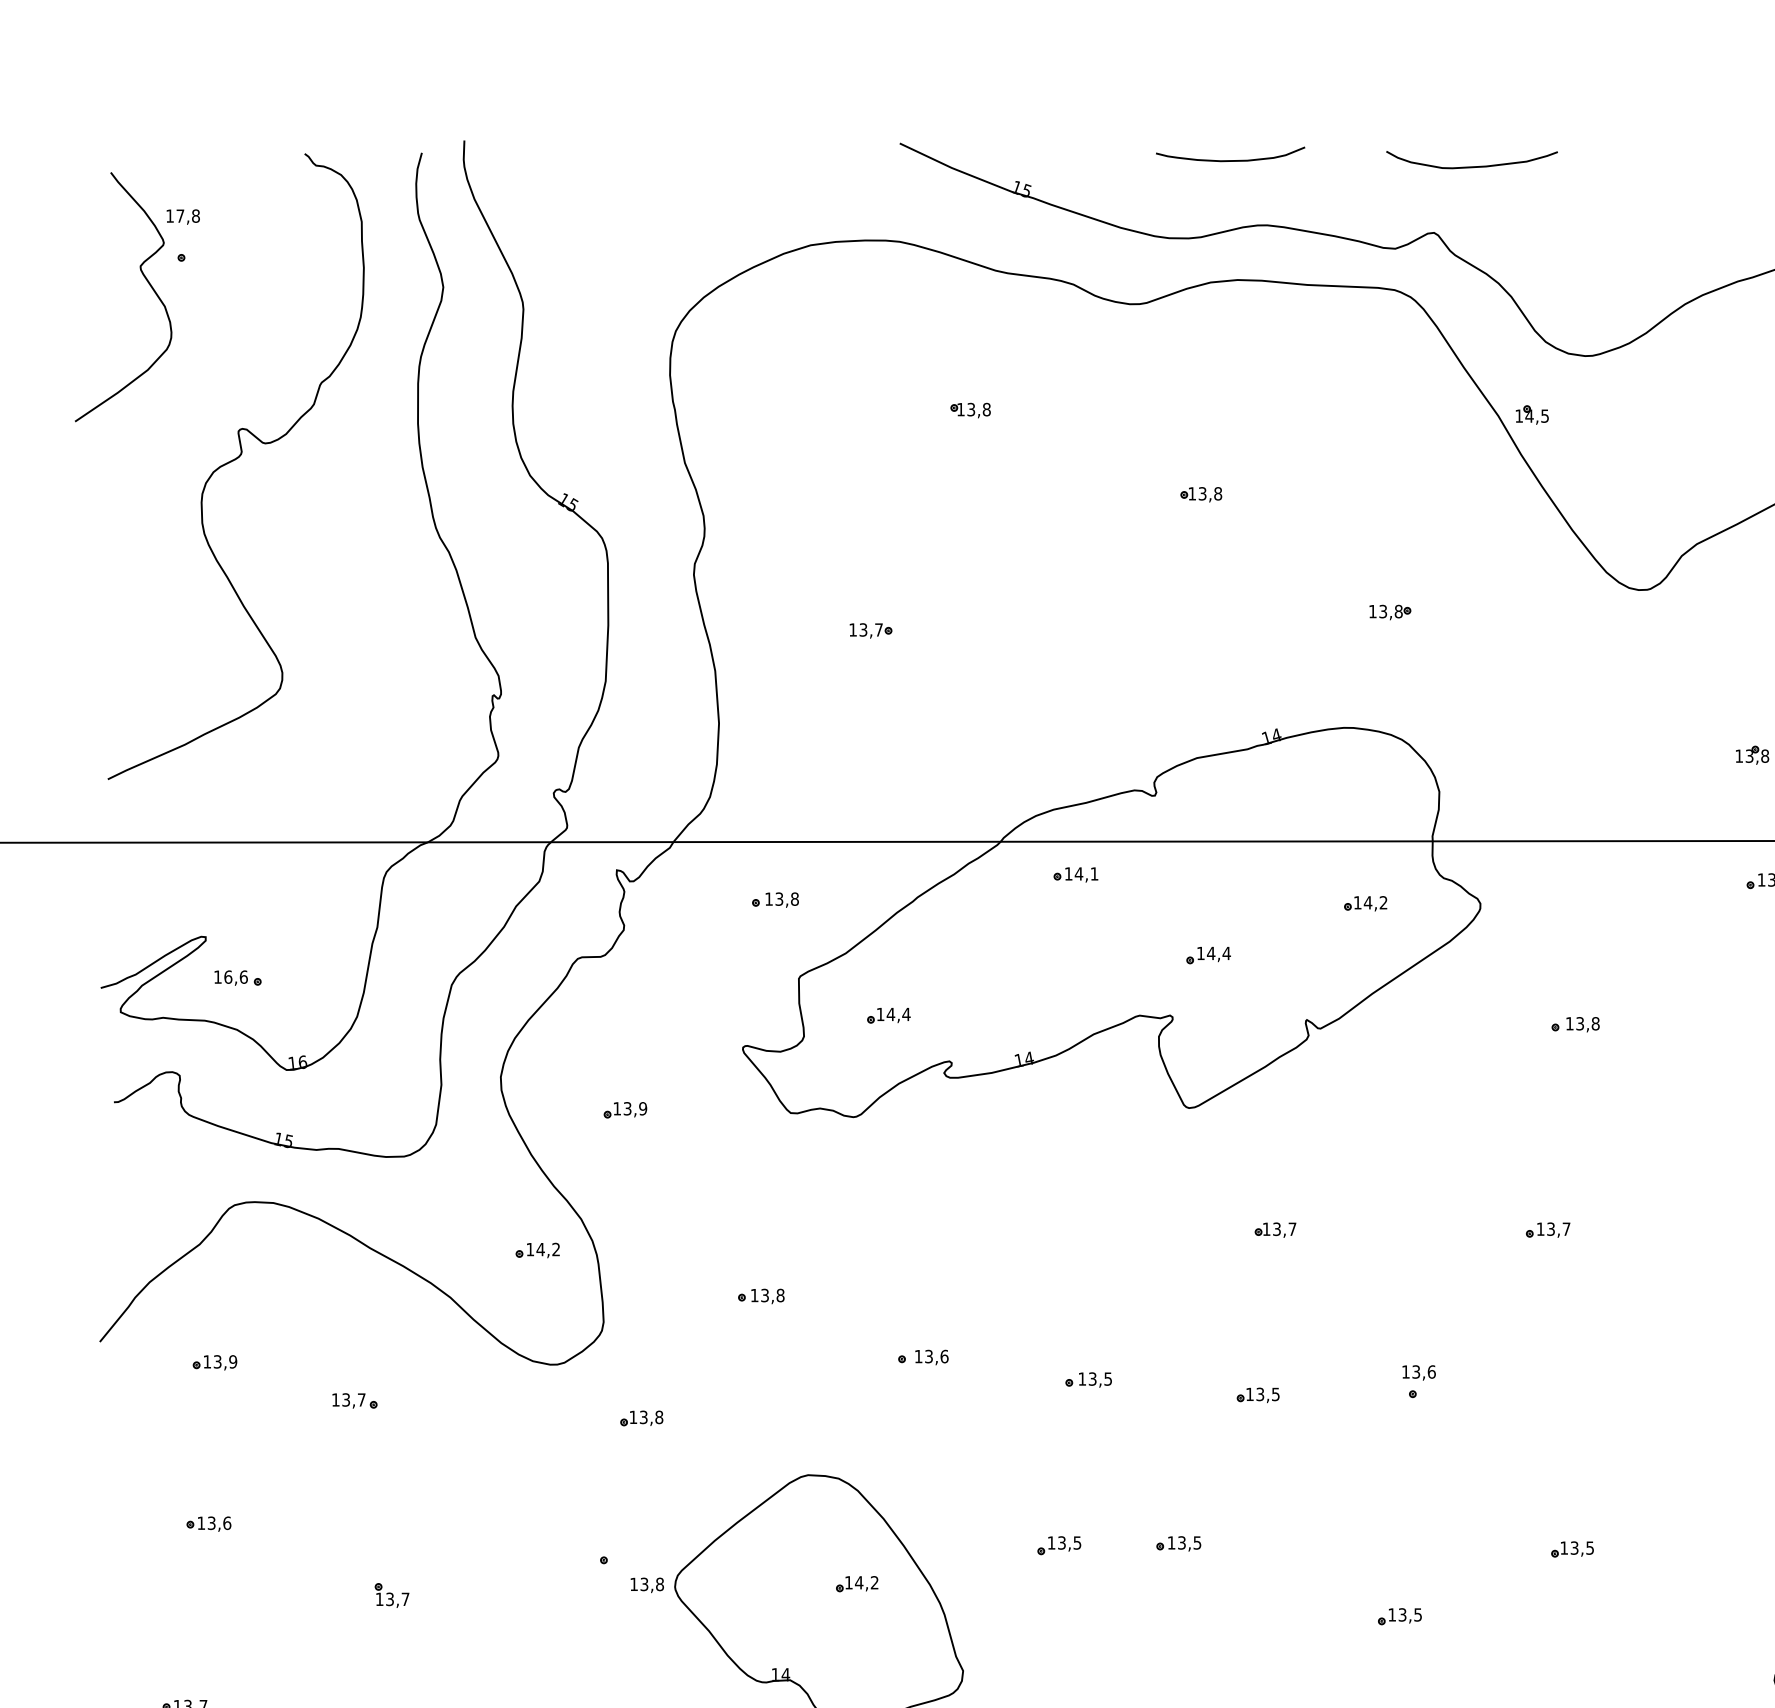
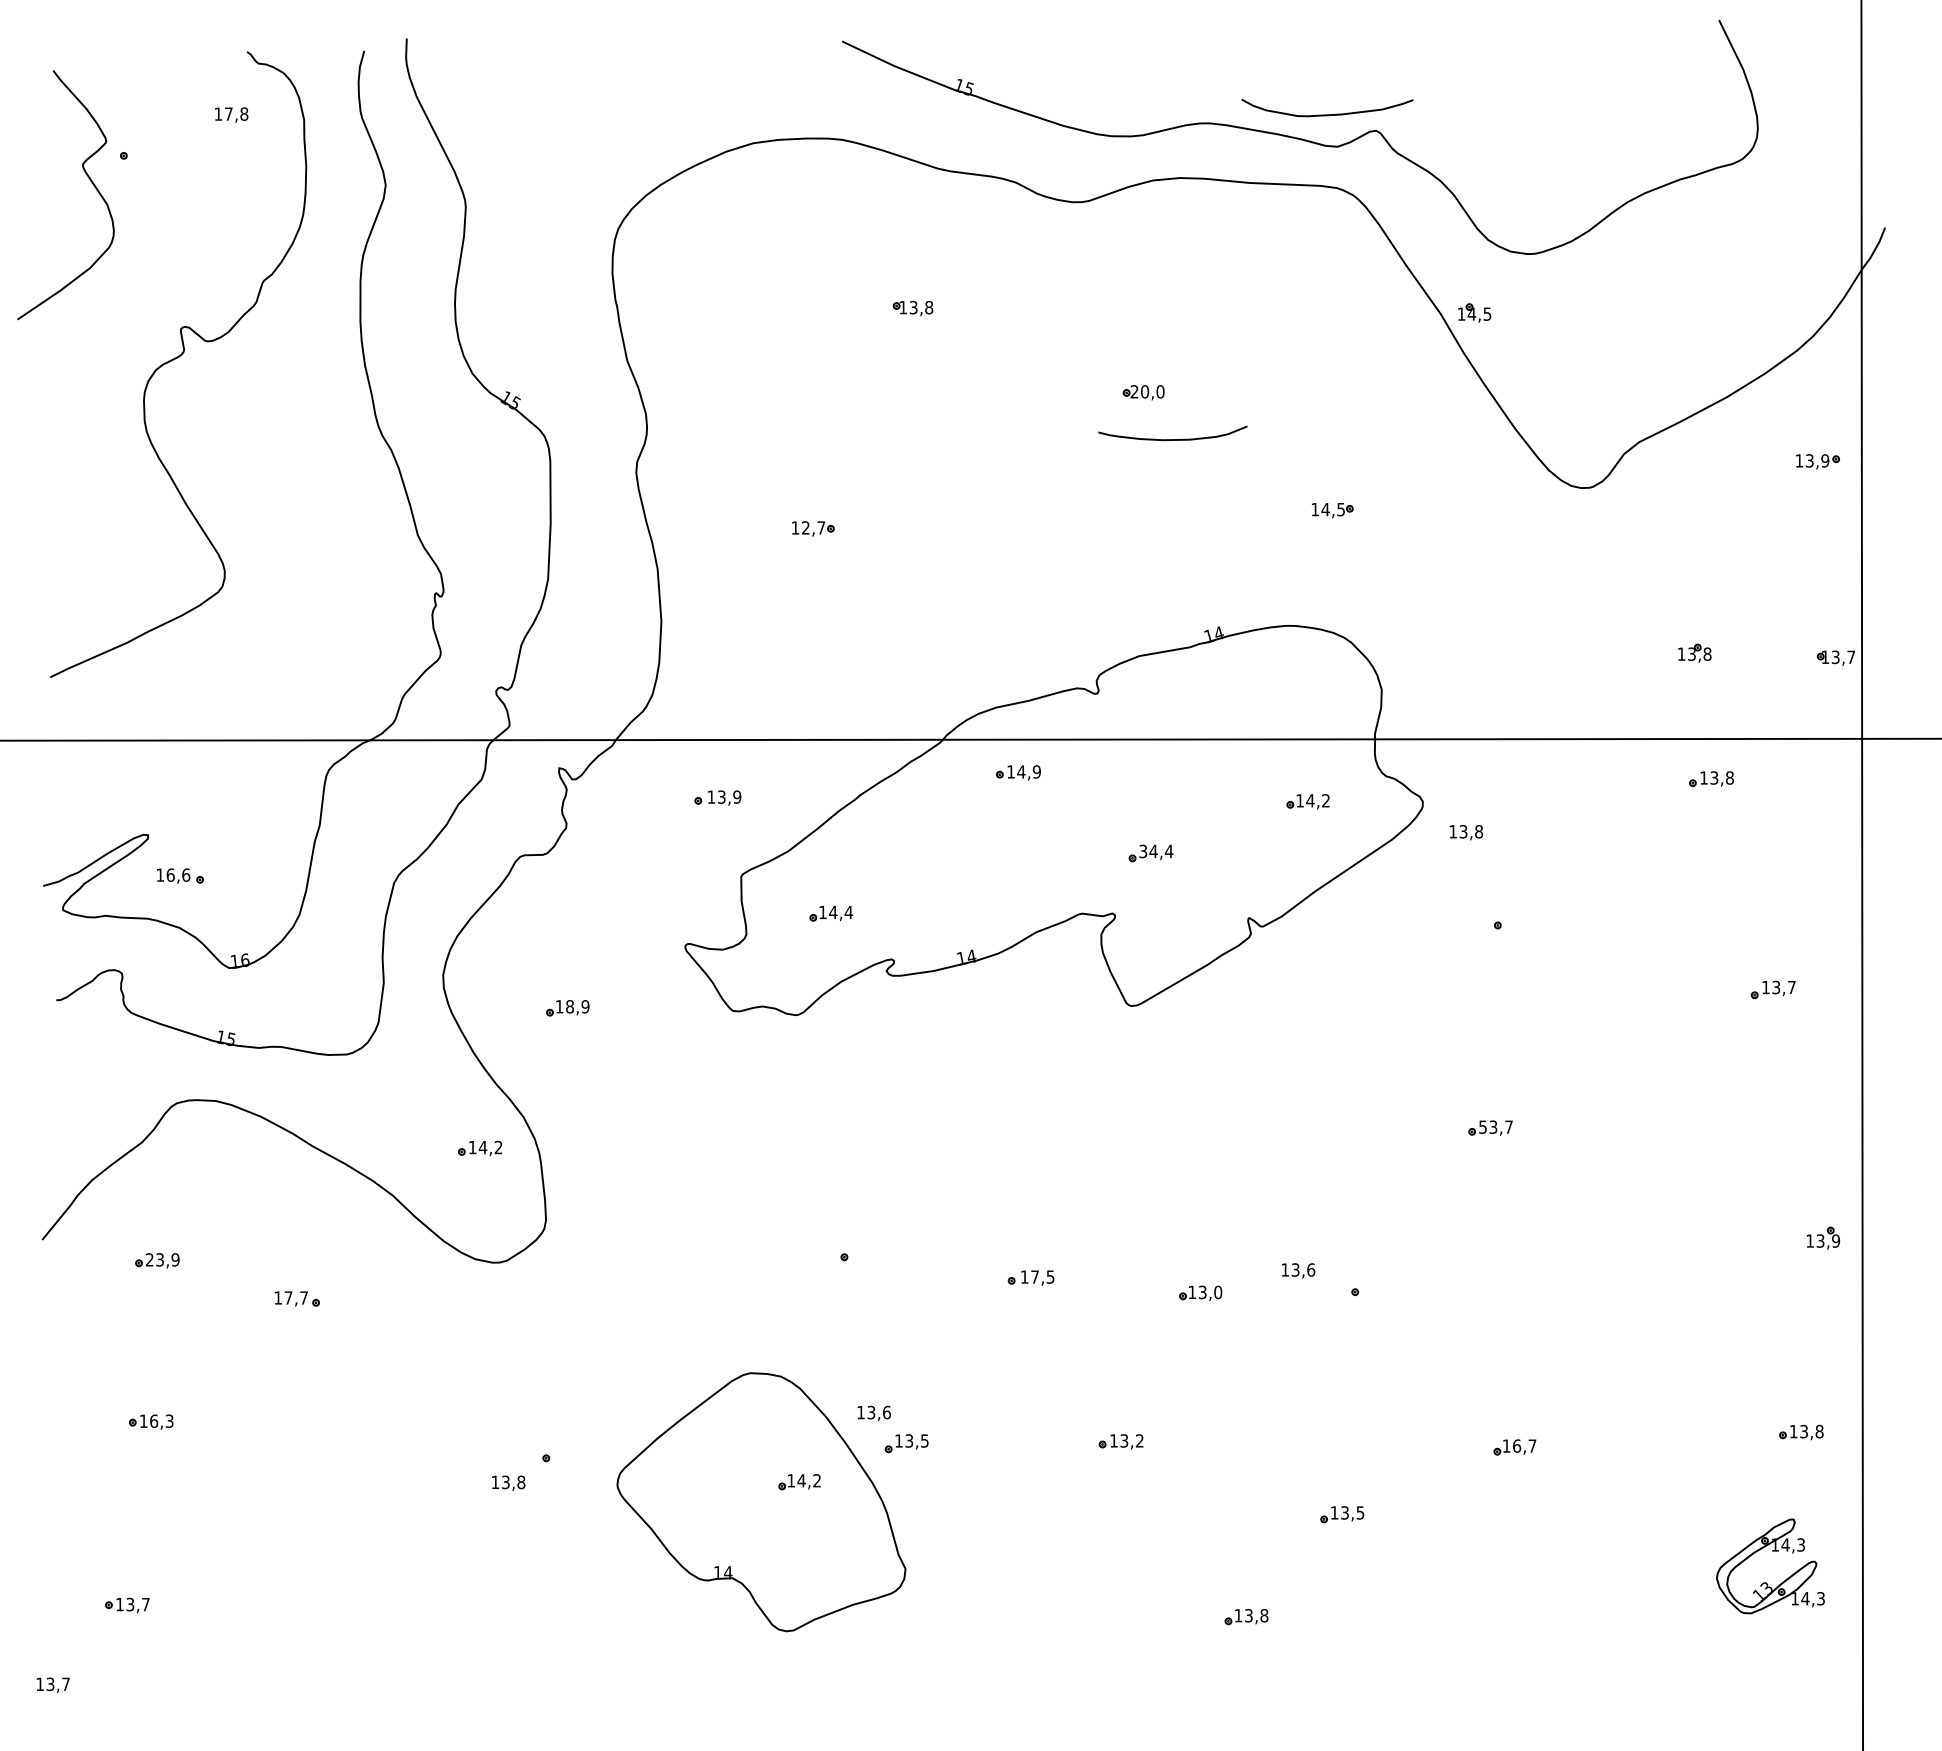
curve: (1230, 160) -> (1172, 439), moved
curve: (1472, 166) -> (1327, 114), moved
text: (183, 216) -> (231, 114), moved
text: (1205, 493) -> (1147, 391), 13,8 -> 20,0
text: (1391, 611) -> (1333, 509), 13,8 -> 14,5
text: (863, 629) -> (805, 527), 13,7 -> 12,7
text: (1094, 873) -> (1036, 771), 14,1 -> 14,9
text: (795, 898) -> (737, 796), 13,8 -> 13,9
text: (1201, 953) -> (1143, 851), 14,4 -> 34,4
text: (1583, 1024) -> (1466, 832), moved
text: (627, 1108) -> (569, 1006), 13,9 -> 18,9
text: (1540, 1228) -> (1482, 1126), 13,7 -> 53,7
part: (1275, 1229) -> (1217, 1127), removed
part: (761, 1296) -> (703, 1194), removed
text: (931, 1357) -> (873, 1413), moved
text: (207, 1361) -> (149, 1259), 13,9 -> 23,9
text: (1419, 1372) -> (1298, 1270), moved
text: (1092, 1378) -> (1034, 1276), 13,5 -> 17,5
text: (1276, 1394) -> (1218, 1292), 13,5 -> 13,0
text: (346, 1399) -> (288, 1297), 13,7 -> 17,7
part: (641, 1418) -> (583, 1316), removed
text: (219, 1523) -> (161, 1421), 13,6 -> 16,3
text: (1197, 1542) -> (1139, 1440), 13,5 -> 13,2
part: (1059, 1545) -> (906, 1443), moved
text: (1582, 1547) -> (1524, 1445), 13,5 -> 16,7
text: (647, 1584) -> (508, 1482), moved
part: (392, 1595) -> (334, 1493), removed

